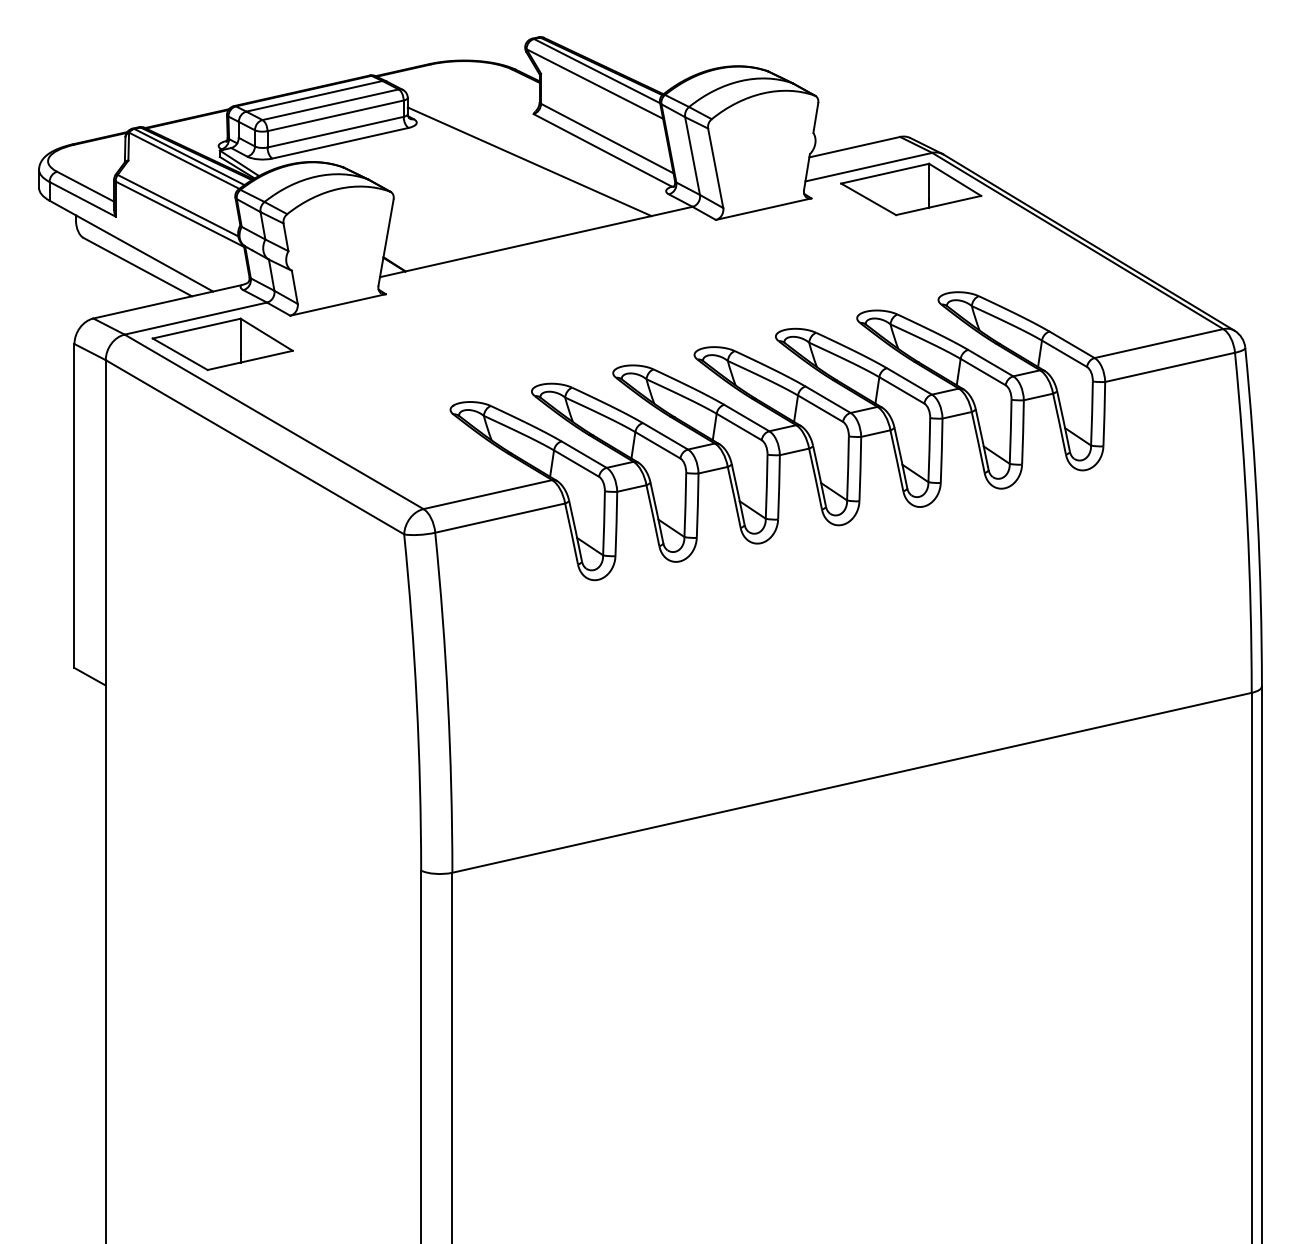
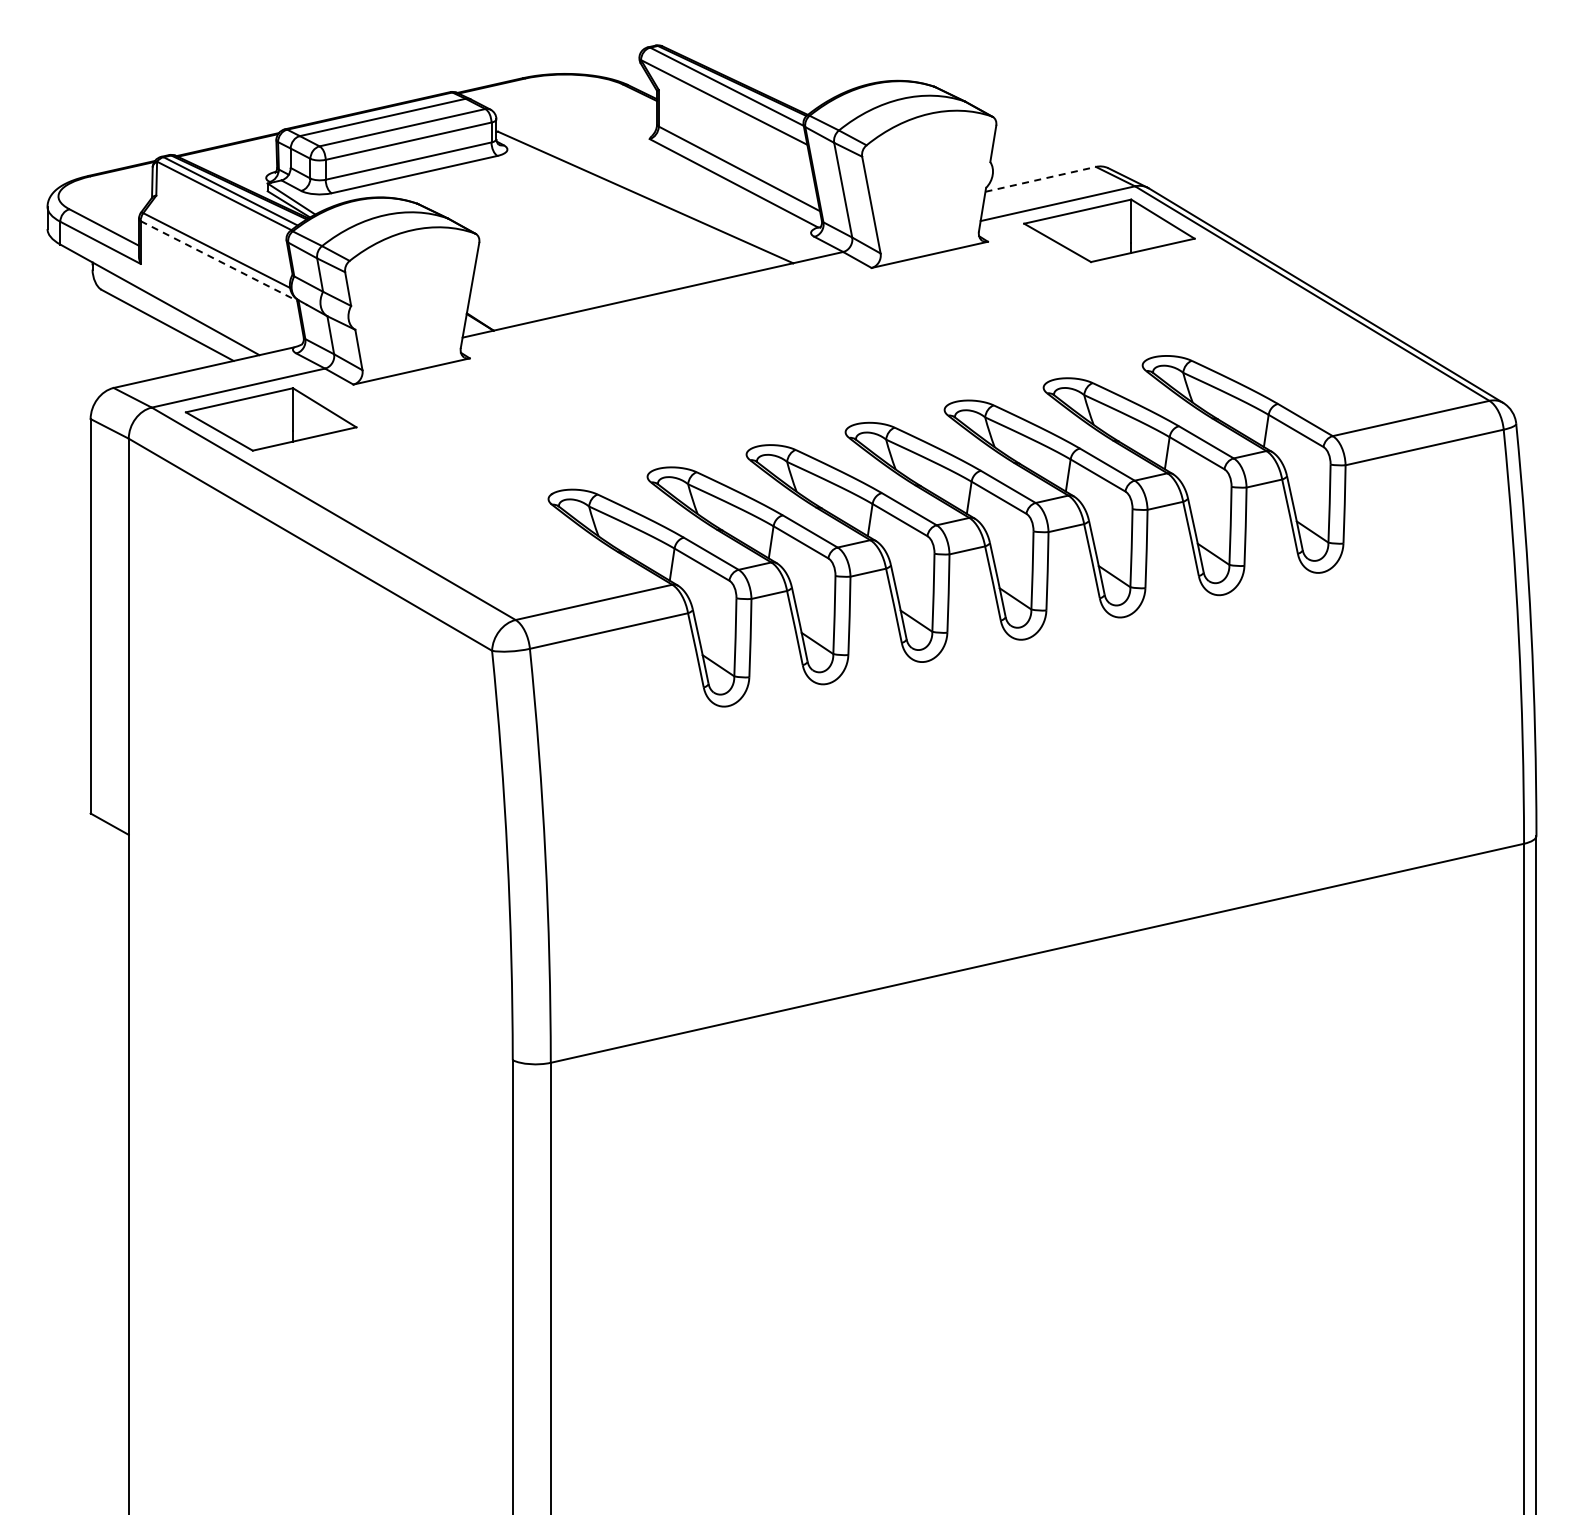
line: (854, 147) -> (1040, 179), solid -> dashed
line: (179, 214) -> (218, 261), solid -> dashed

